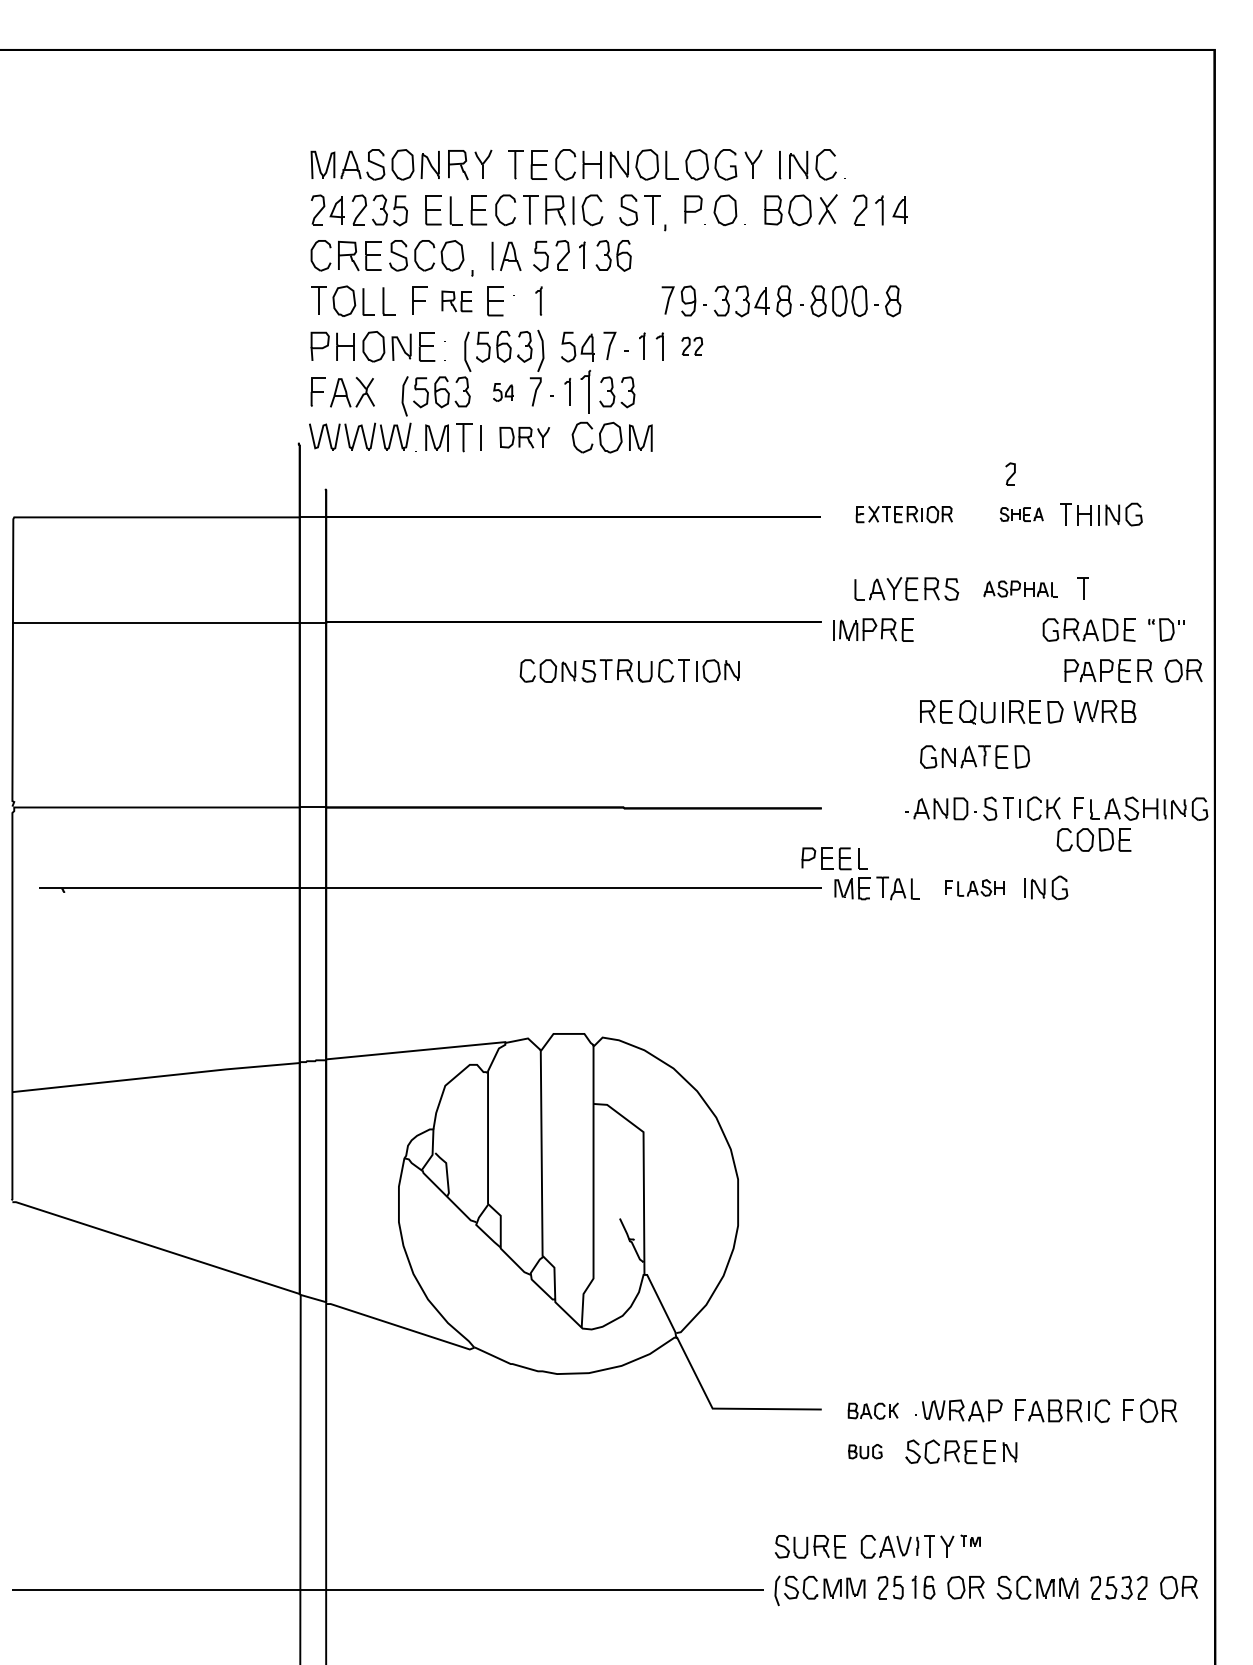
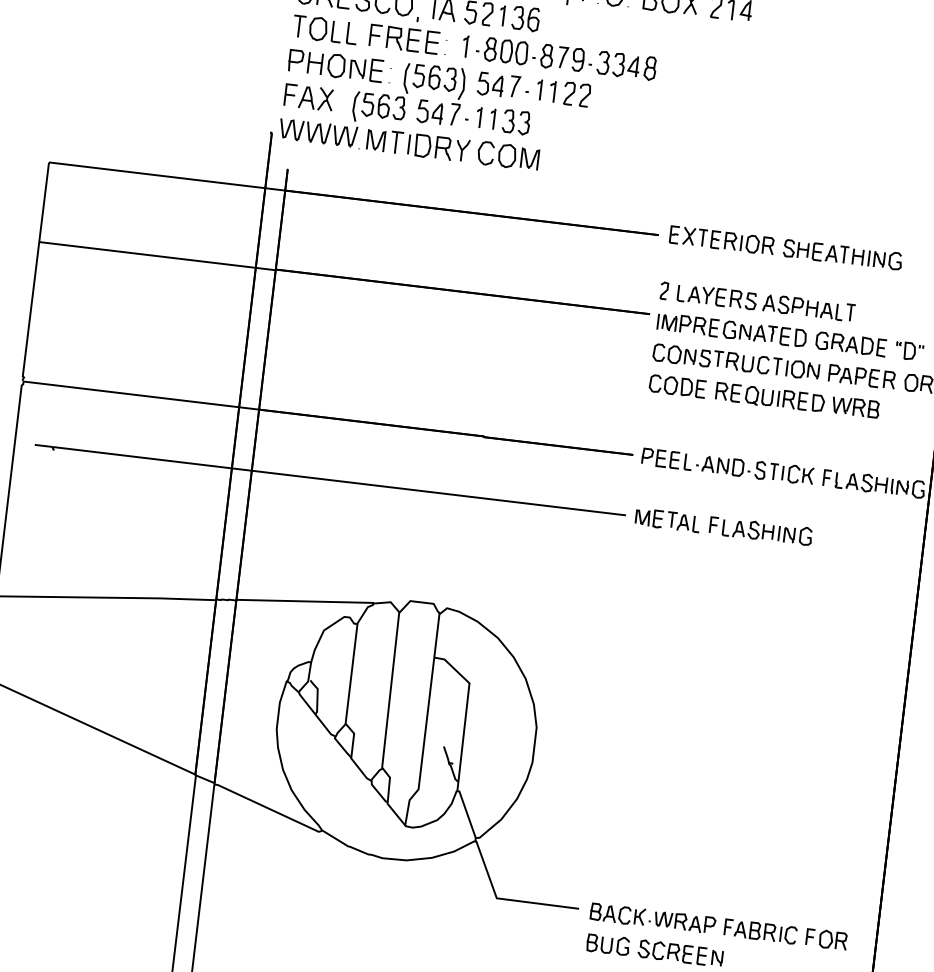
part: (456, 301) -> (403, 39), size x1.43
part: (850, 301) -> (514, 52), moved
part: (691, 346) -> (576, 94), size x1.67
part: (585, 391) -> (492, 118), size x0.62
part: (503, 392) -> (430, 112), size x1.67
part: (524, 437) -> (442, 148), size x1.43
part: (1010, 473) -> (664, 290), moved
part: (904, 514) -> (722, 240), size x1.43
part: (1021, 514) -> (810, 251), size x1.67
part: (1020, 588) -> (803, 306), size x1.43
part: (629, 670) -> (736, 361), moved
part: (974, 756) -> (764, 333), moved
part: (1093, 839) -> (677, 385), moved
part: (834, 858) -> (666, 459), moved
part: (974, 887) -> (741, 528), size x1.43
part: (873, 1411) -> (617, 914), size x1.43
part: (865, 1451) -> (608, 944), size x1.67

